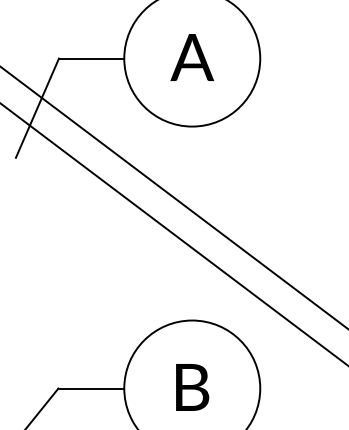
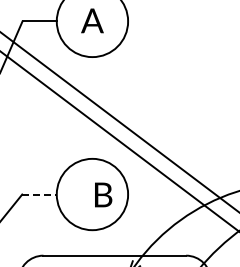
text: (192, 386) -> (103, 194), moved
line: (93, 388) -> (40, 194), solid -> dashed

